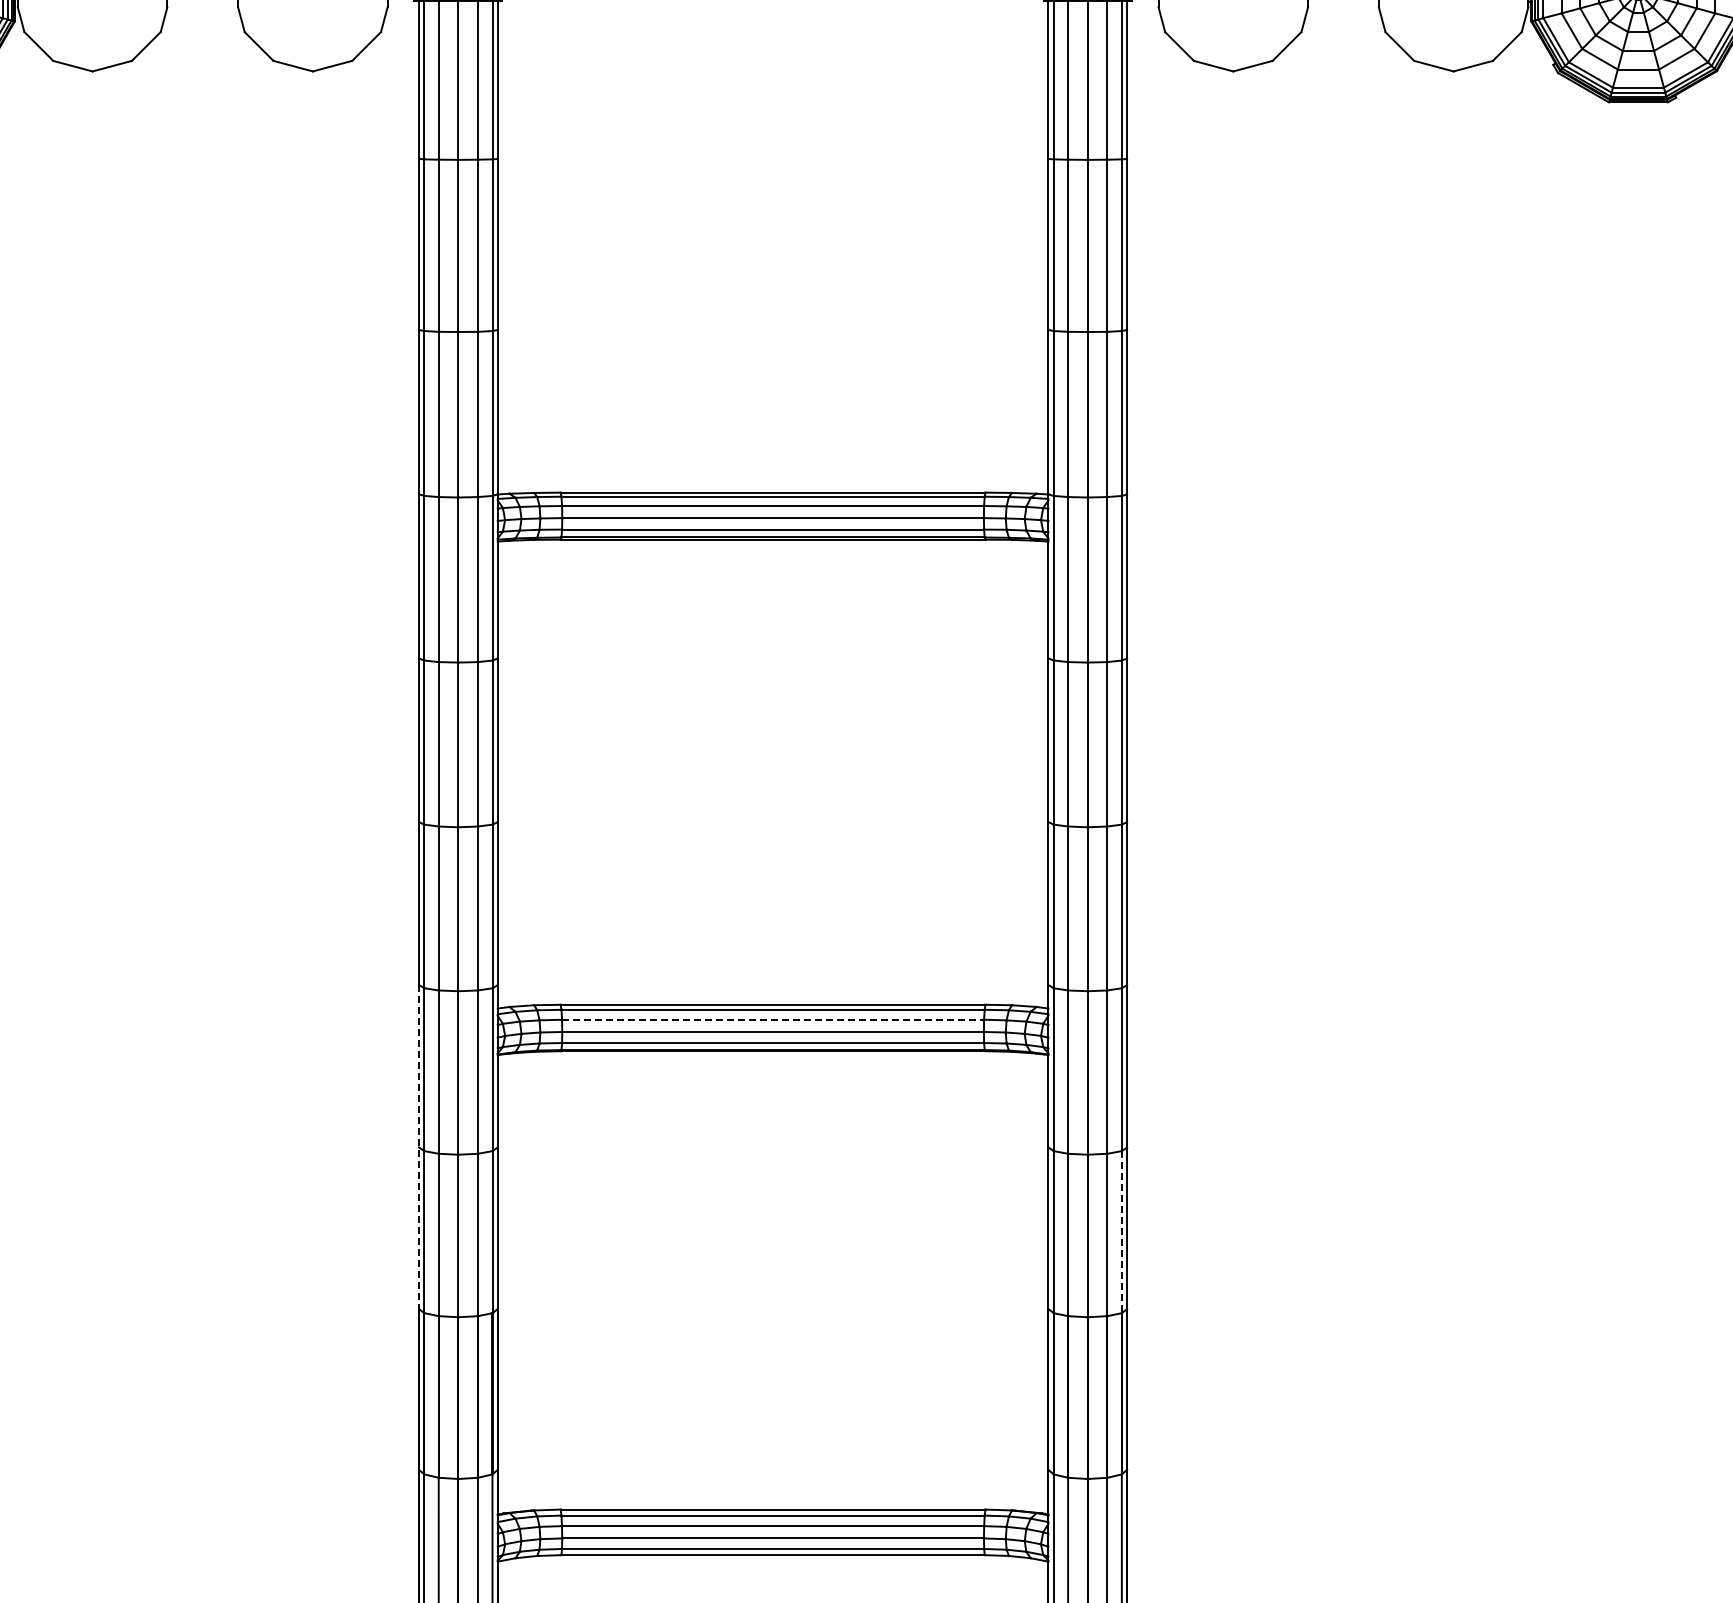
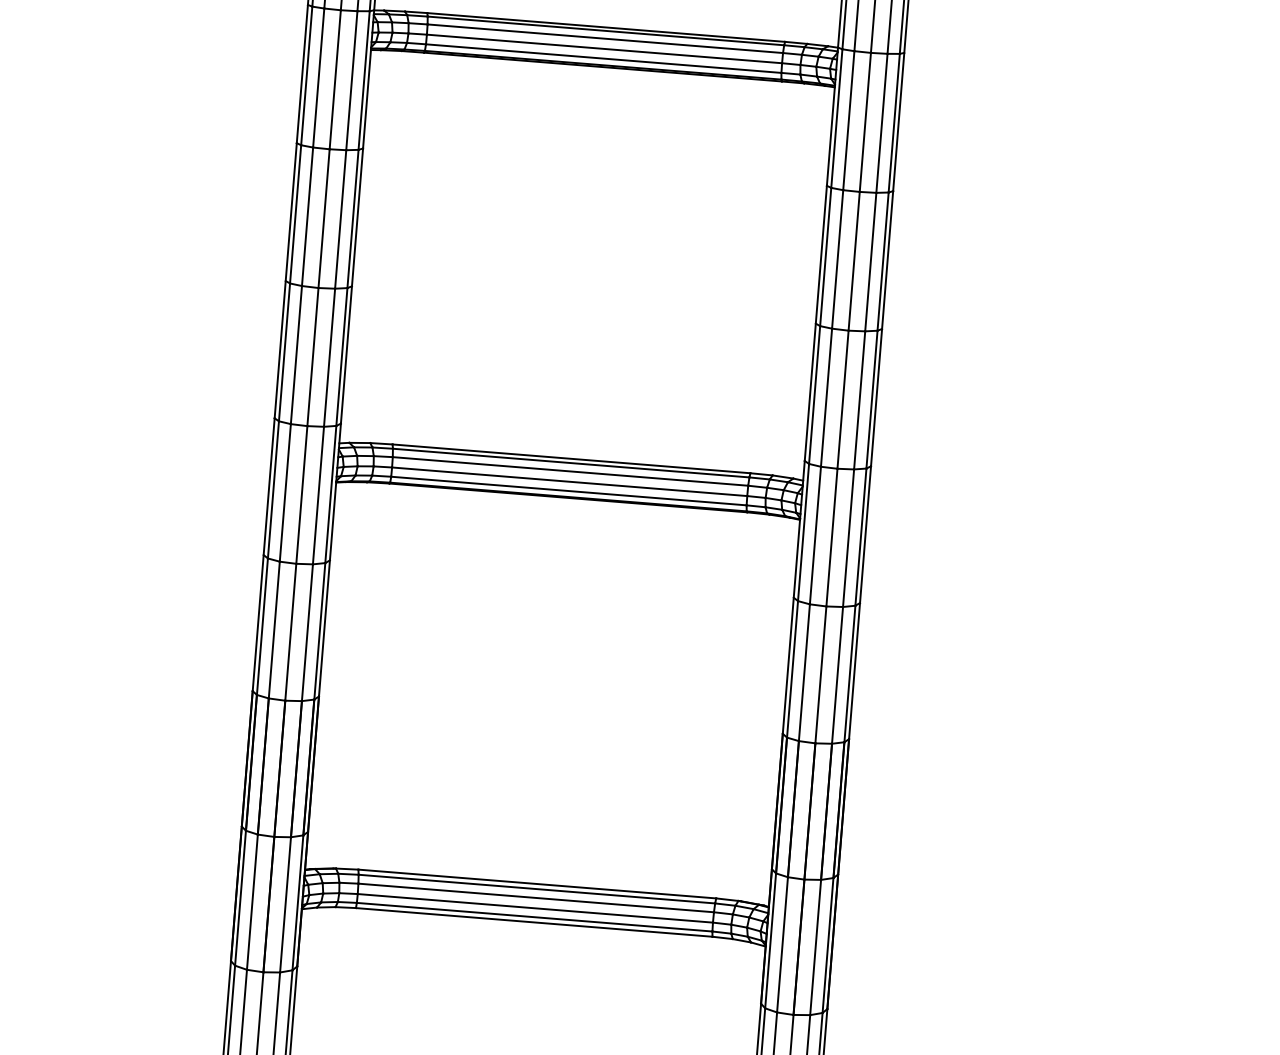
line: (773, 1019) -> (570, 471), dashed -> solid
line: (419, 1147) -> (264, 555), dashed -> solid
line: (1121, 1232) -> (849, 674), dashed -> solid

